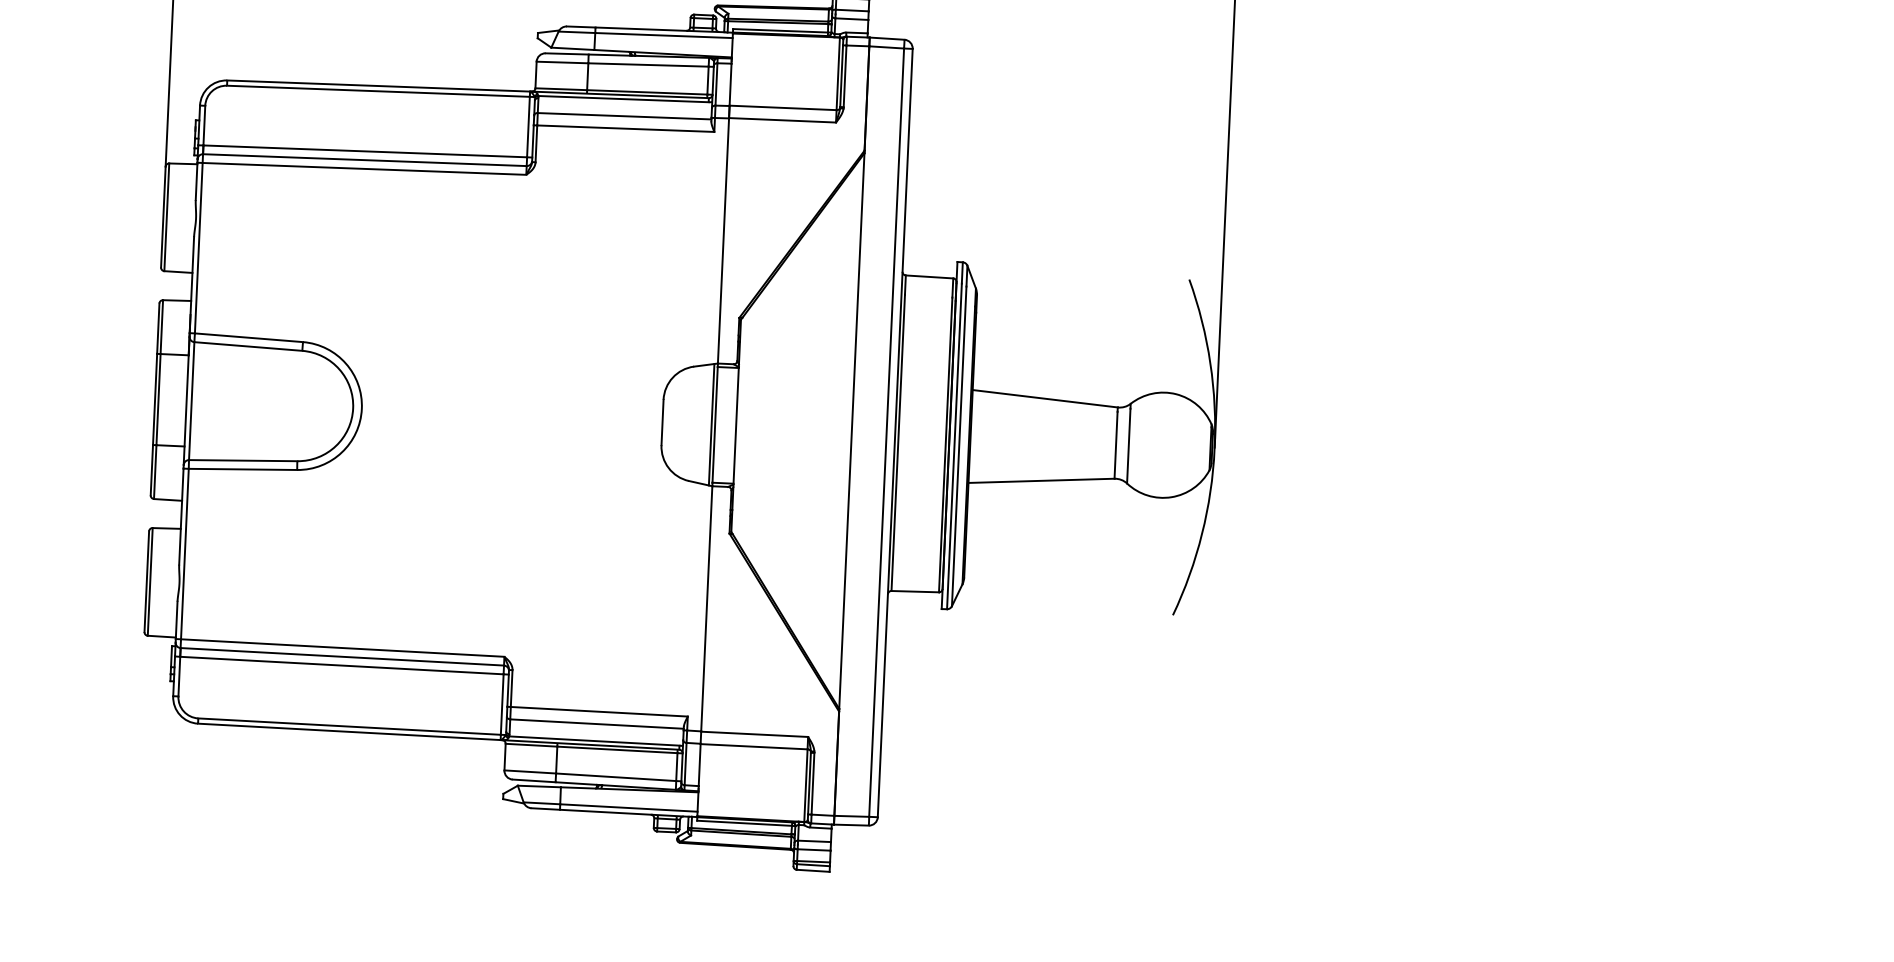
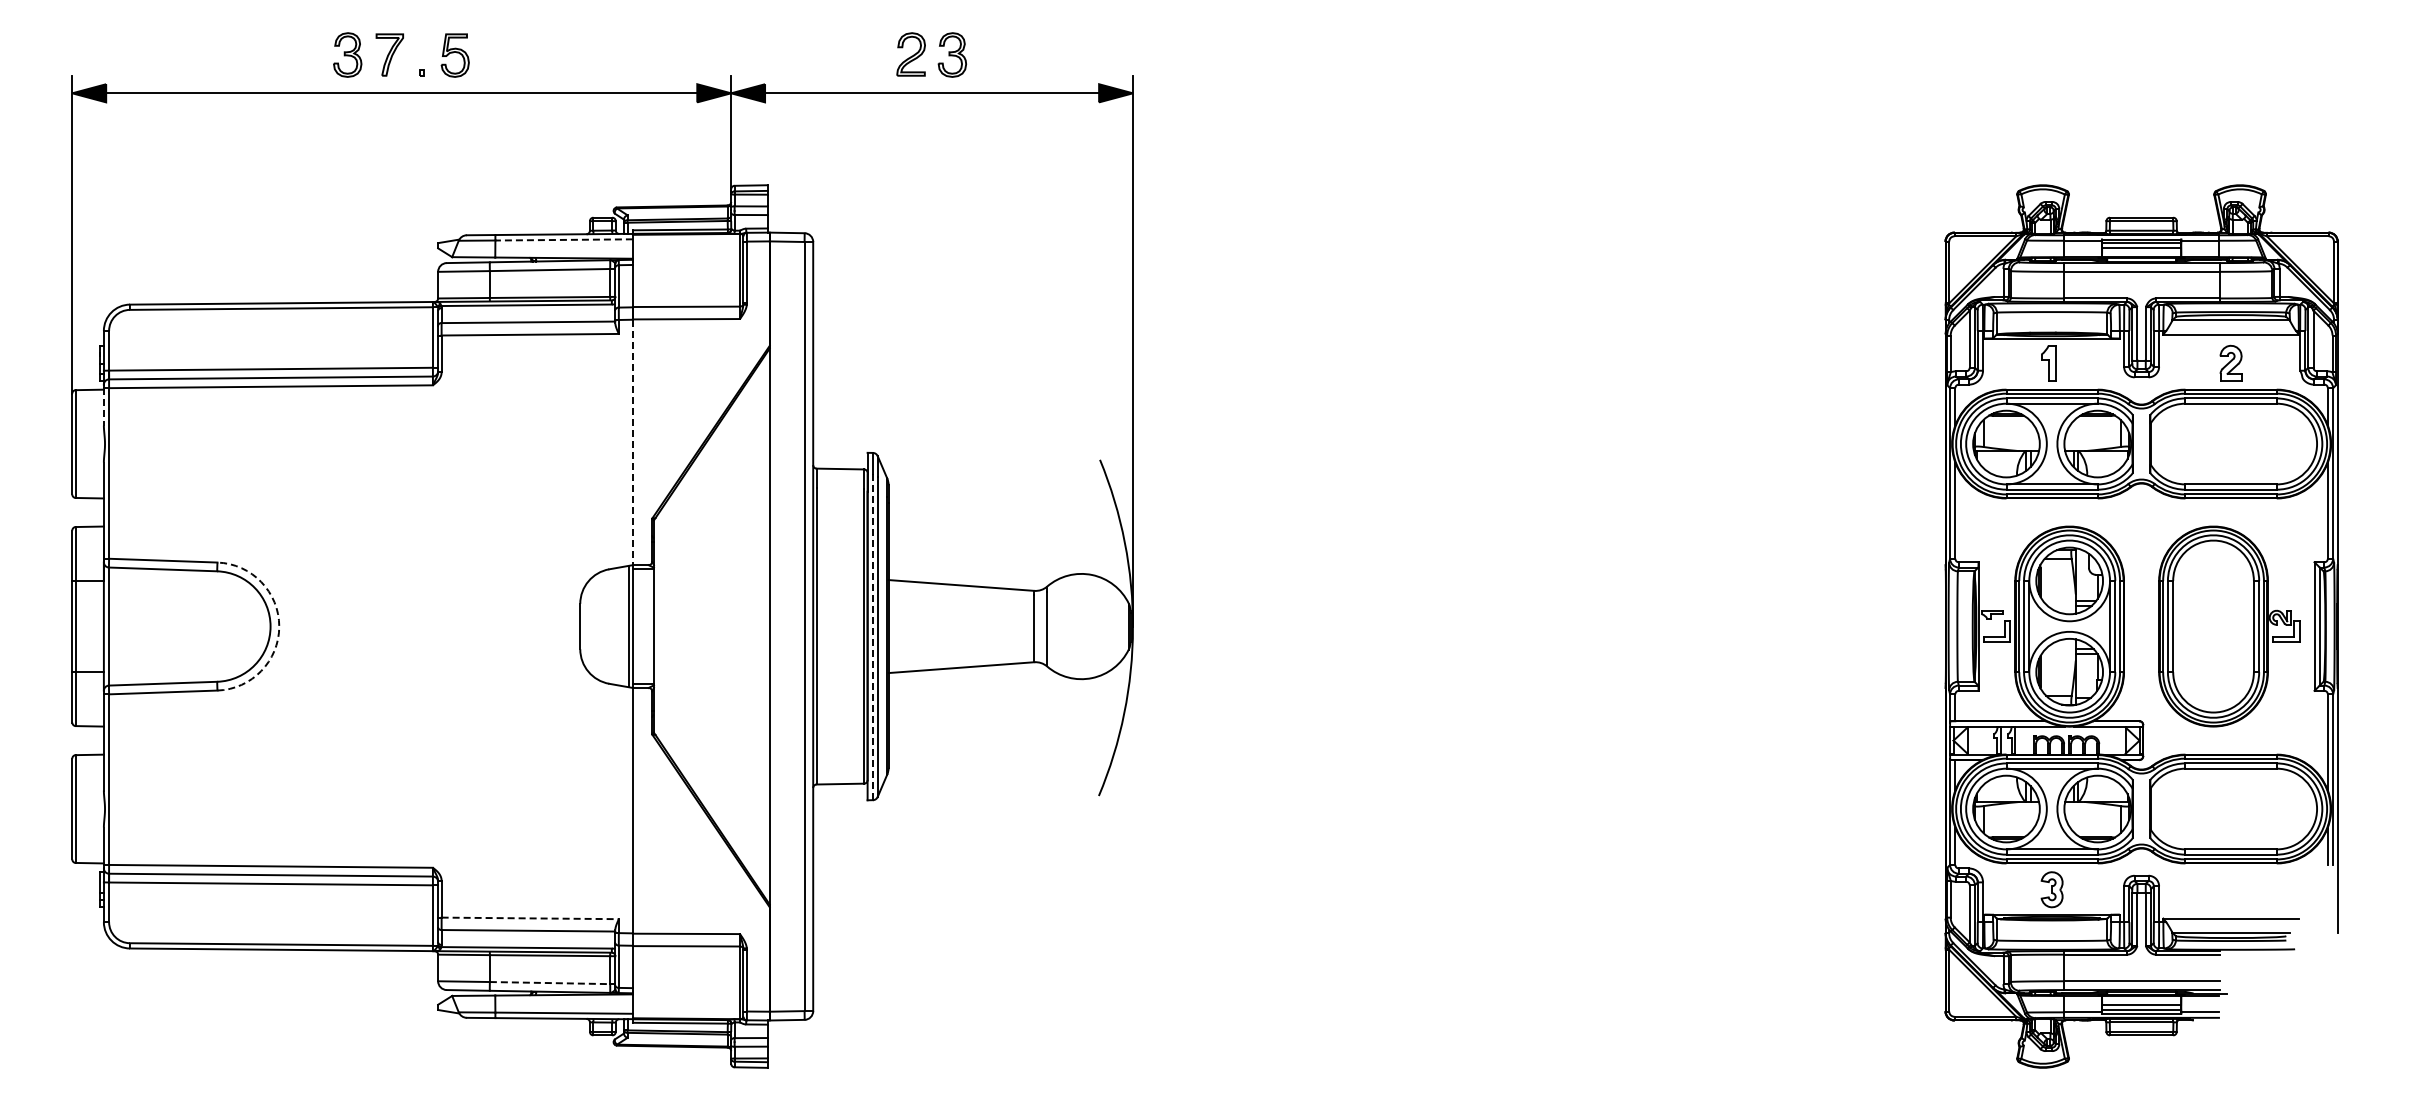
line: (664, 35) -> (564, 239), solid -> dashed
line: (196, 181) -> (103, 406), solid -> dashed
line: (723, 241) -> (632, 442), solid -> dashed
arc: (362, 408) -> (279, 626), solid -> dashed
line: (953, 446) -> (872, 637), solid -> dashed
line: (599, 711) -> (530, 918), solid -> dashed
line: (616, 777) -> (550, 983), solid -> dashed

